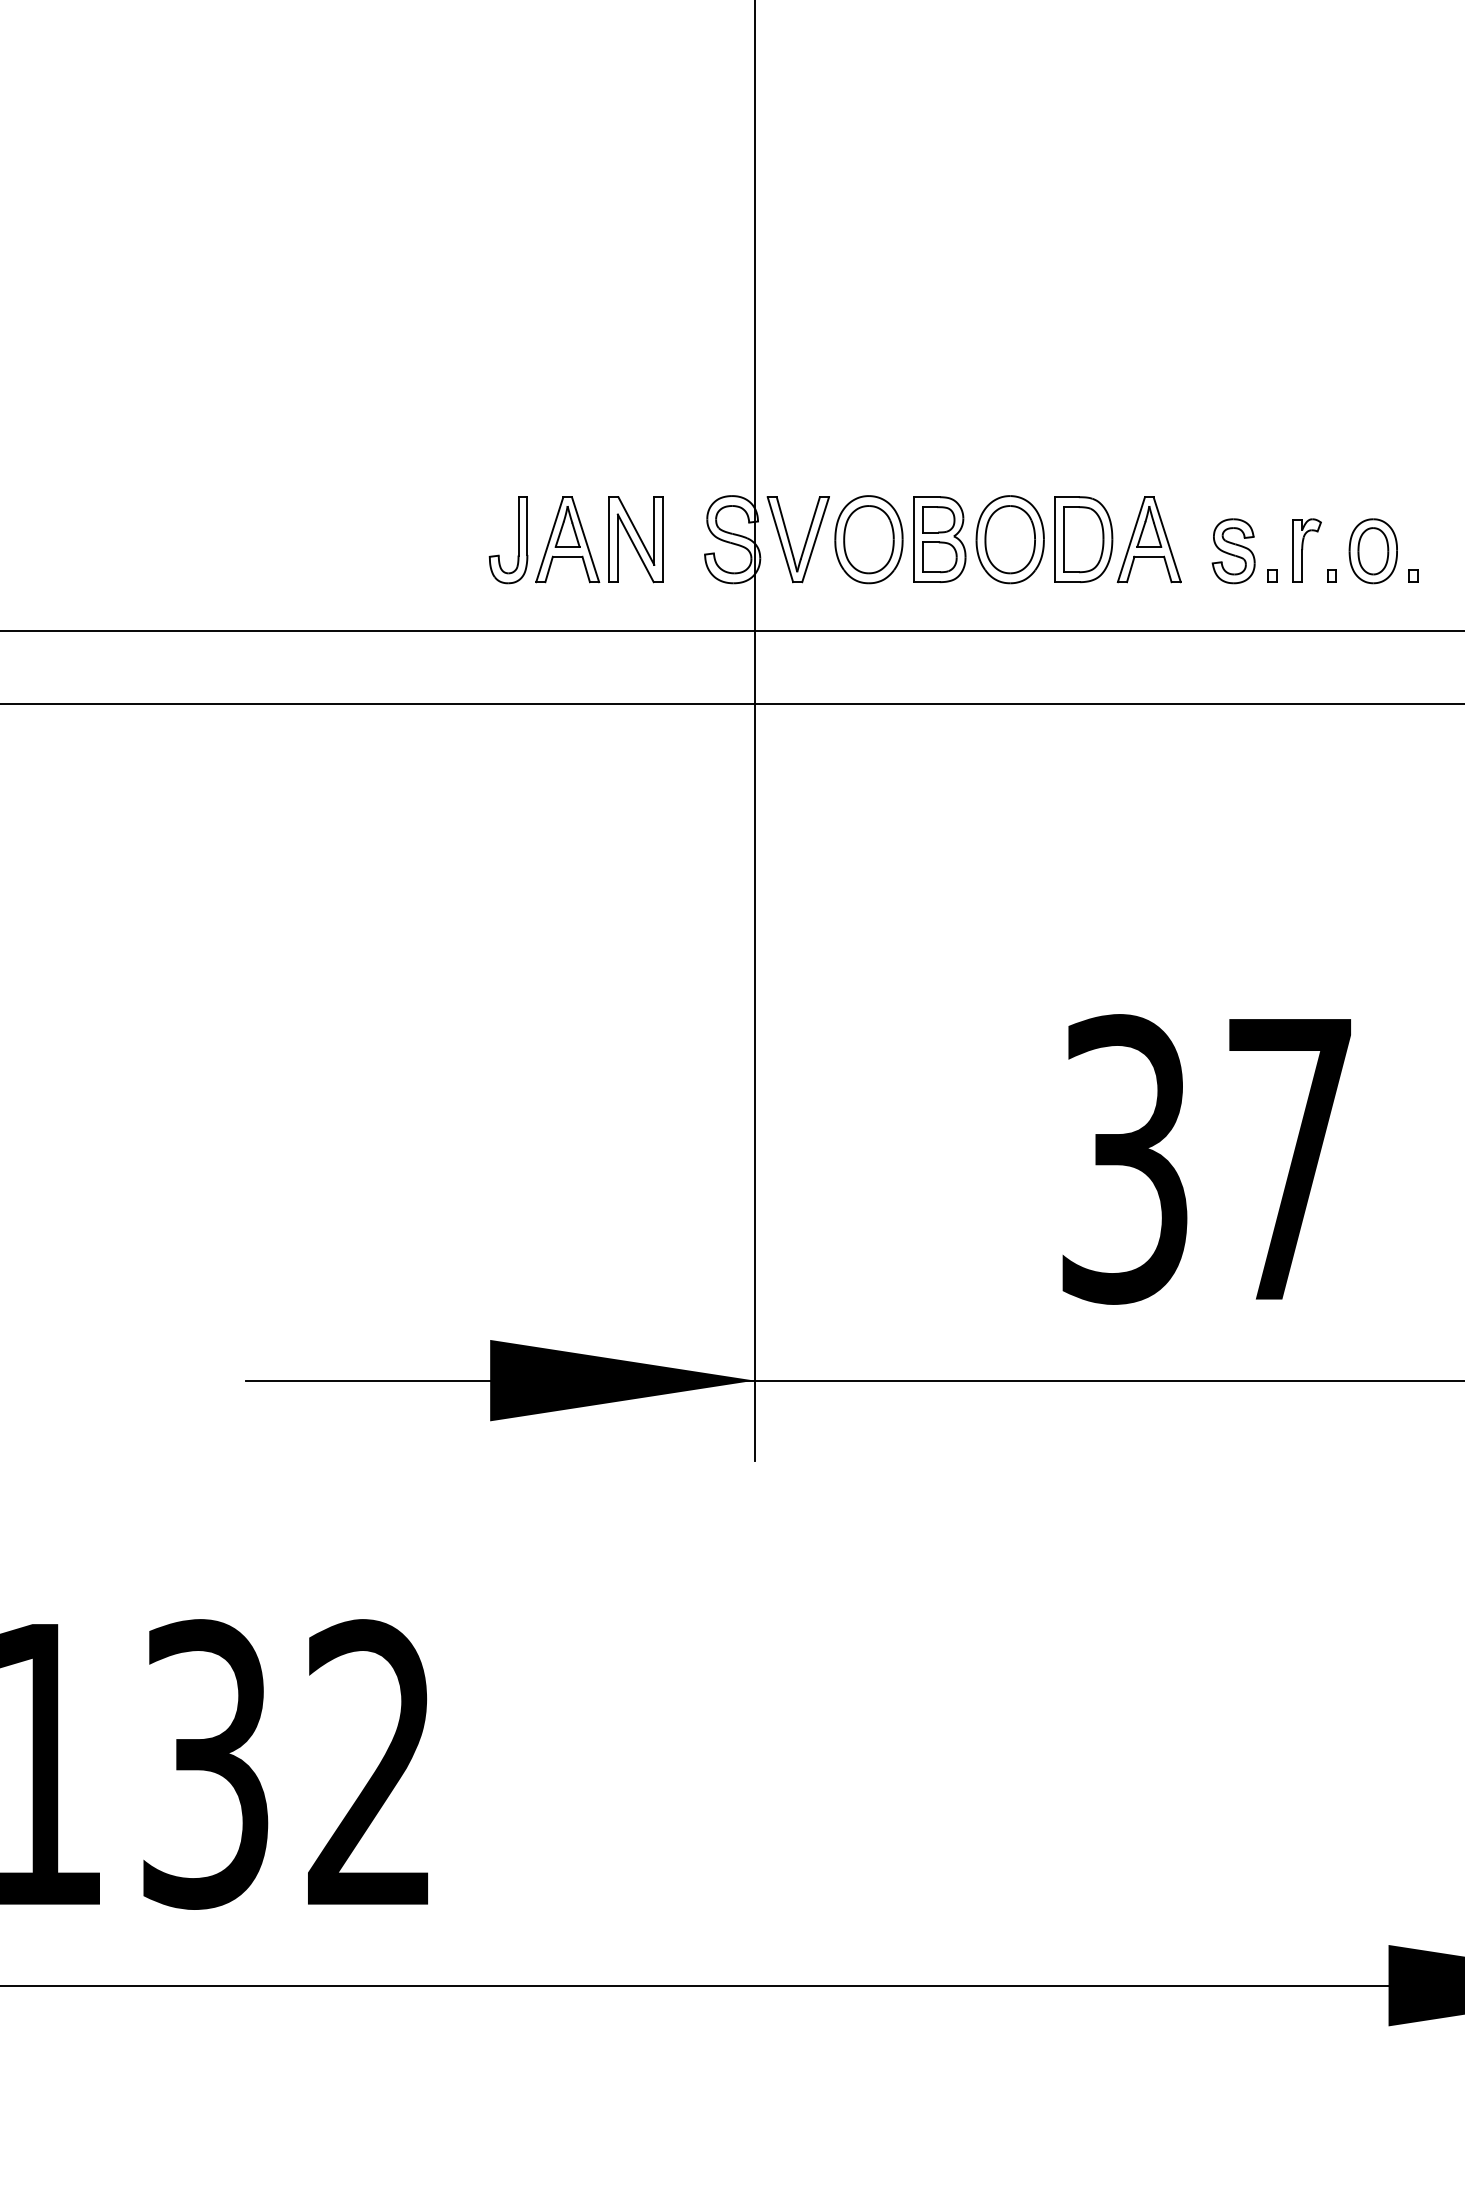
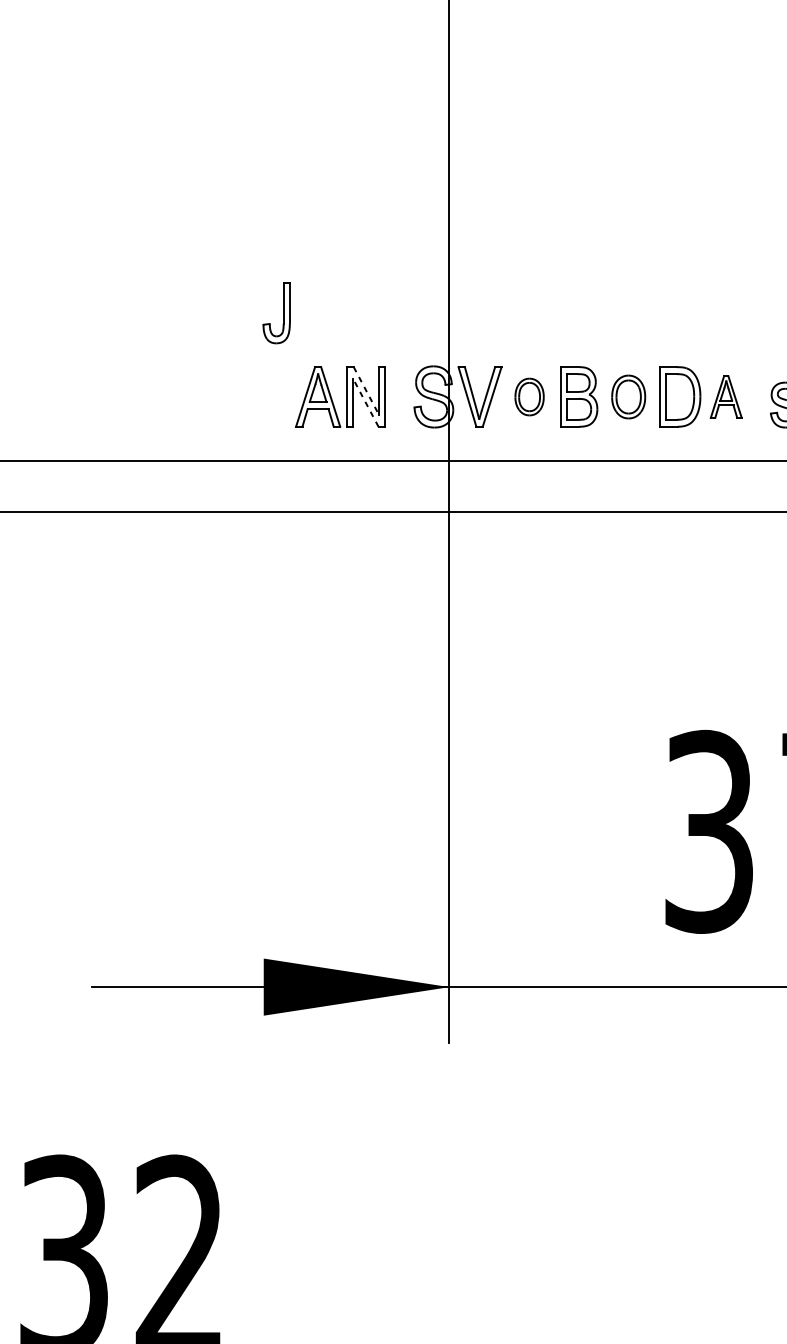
line: (636, 531) -> (366, 391), solid -> dashed
part: (868, 539) -> (529, 396), size x0.6
part: (1009, 539) -> (628, 396), size x0.7
part: (1148, 539) -> (725, 396), size x0.7
part: (518, 540) -> (283, 313), moved
line: (635, 547) -> (365, 402), solid -> dashed

